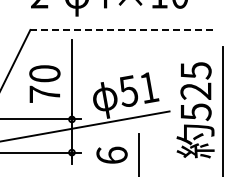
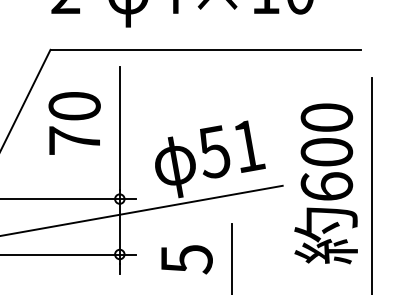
line: (124, 29) -> (207, 49), dashed -> solid
text: (44, 83) -> (74, 122), moved
text: (195, 91) -> (325, 152), 525 -> 600
text: (111, 155) -> (185, 259), 6 -> 5

